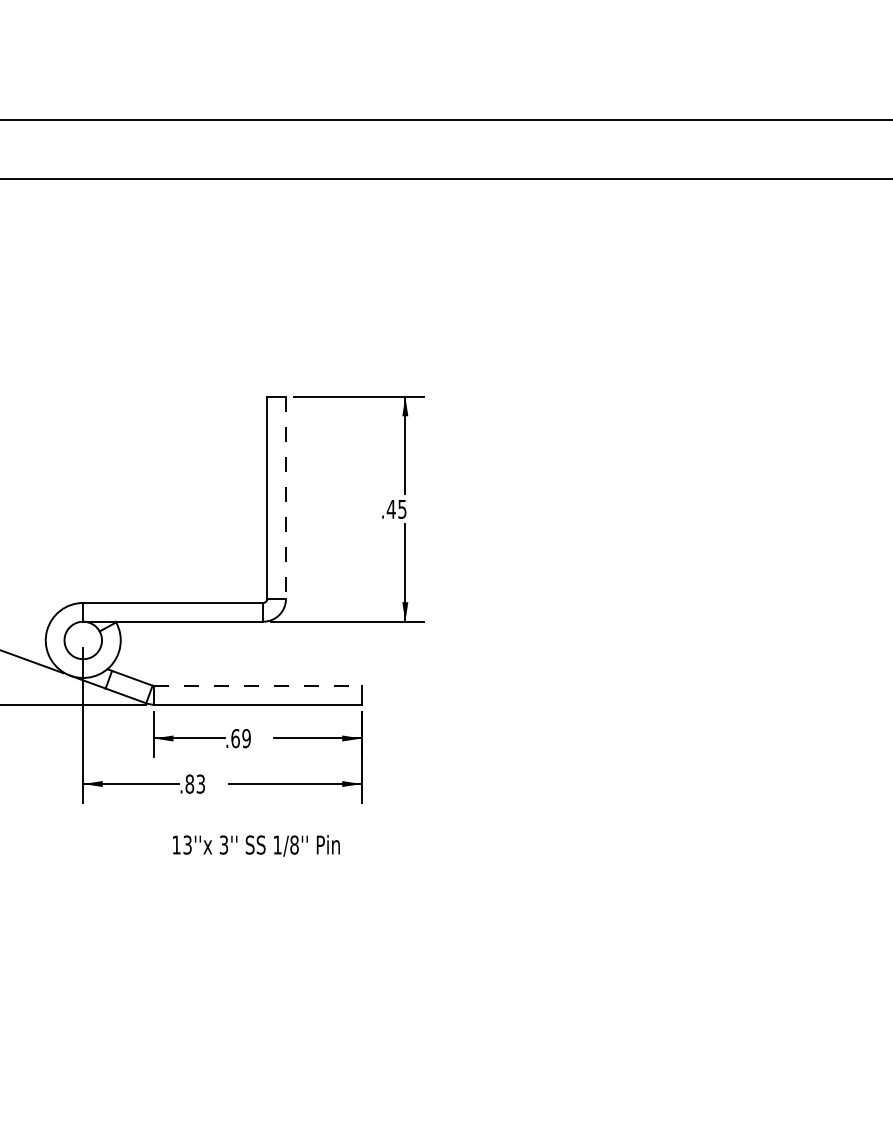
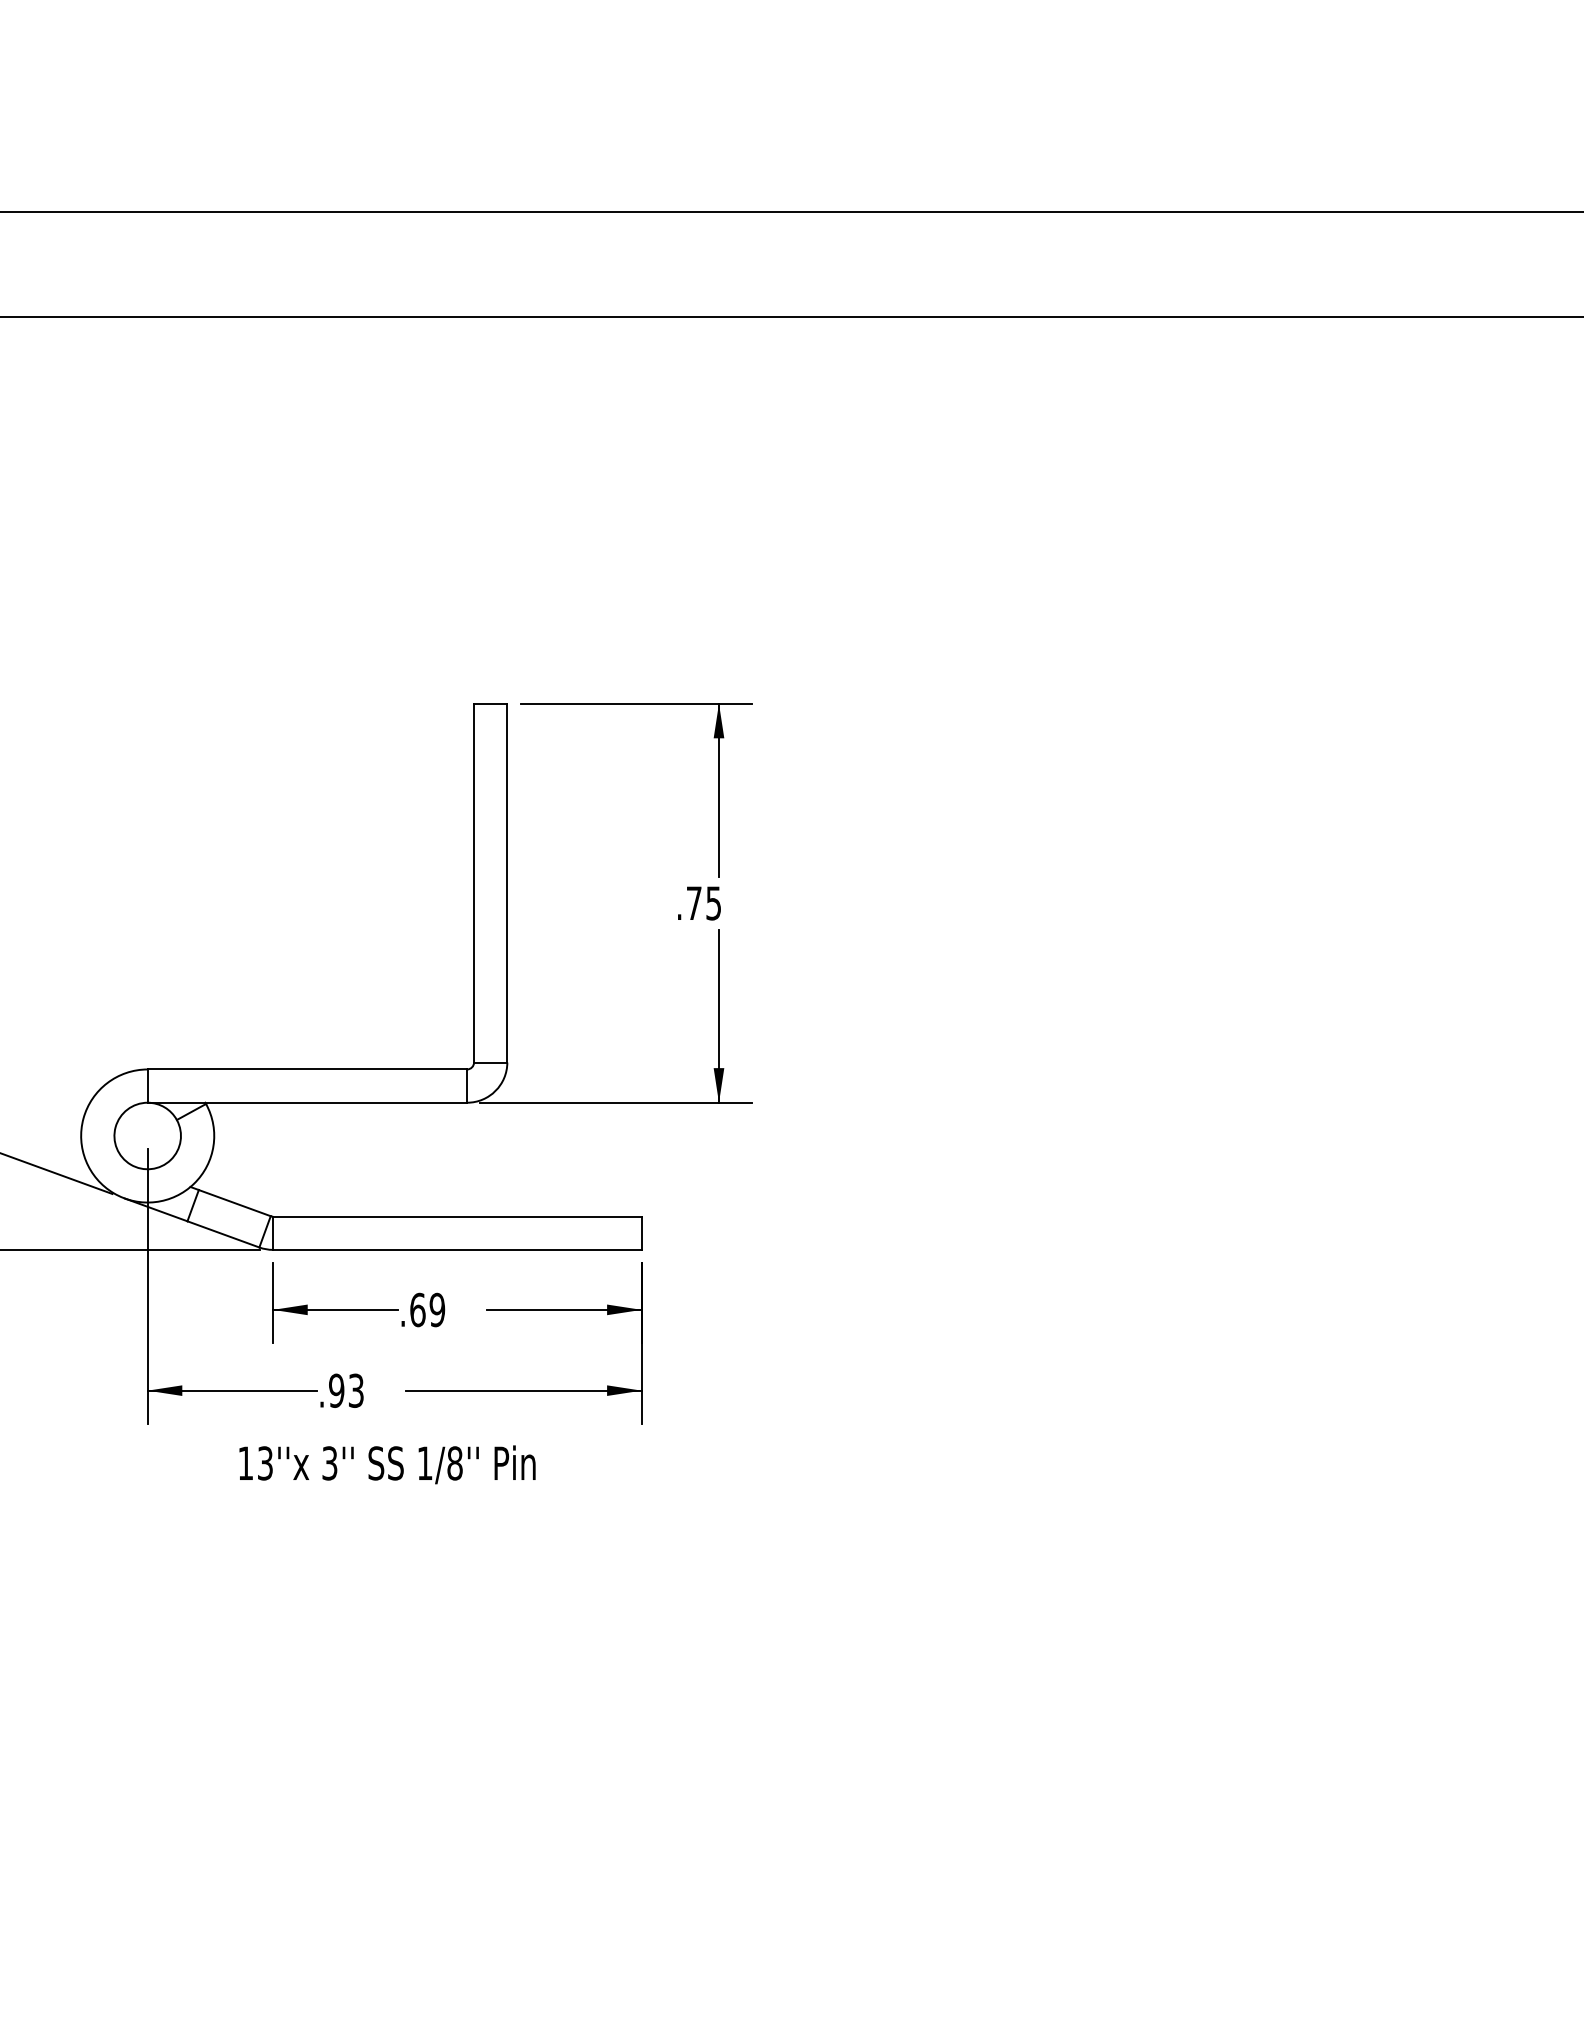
line: (286, 498) -> (508, 884), dashed -> solid
text: (390, 509) -> (692, 903), .45 -> .75
line: (257, 685) -> (456, 1215), dashed -> solid
text: (189, 783) -> (336, 1389), .83 -> .93
text: (256, 845) -> (387, 1464), moved

